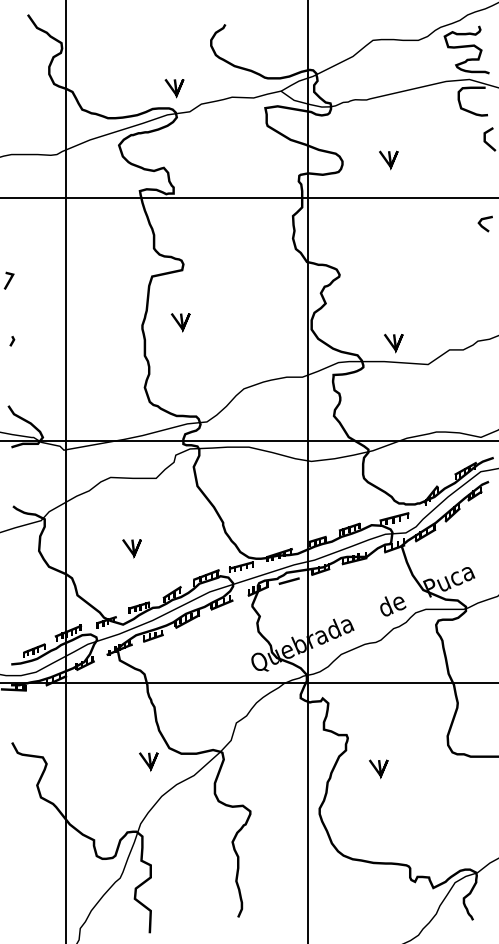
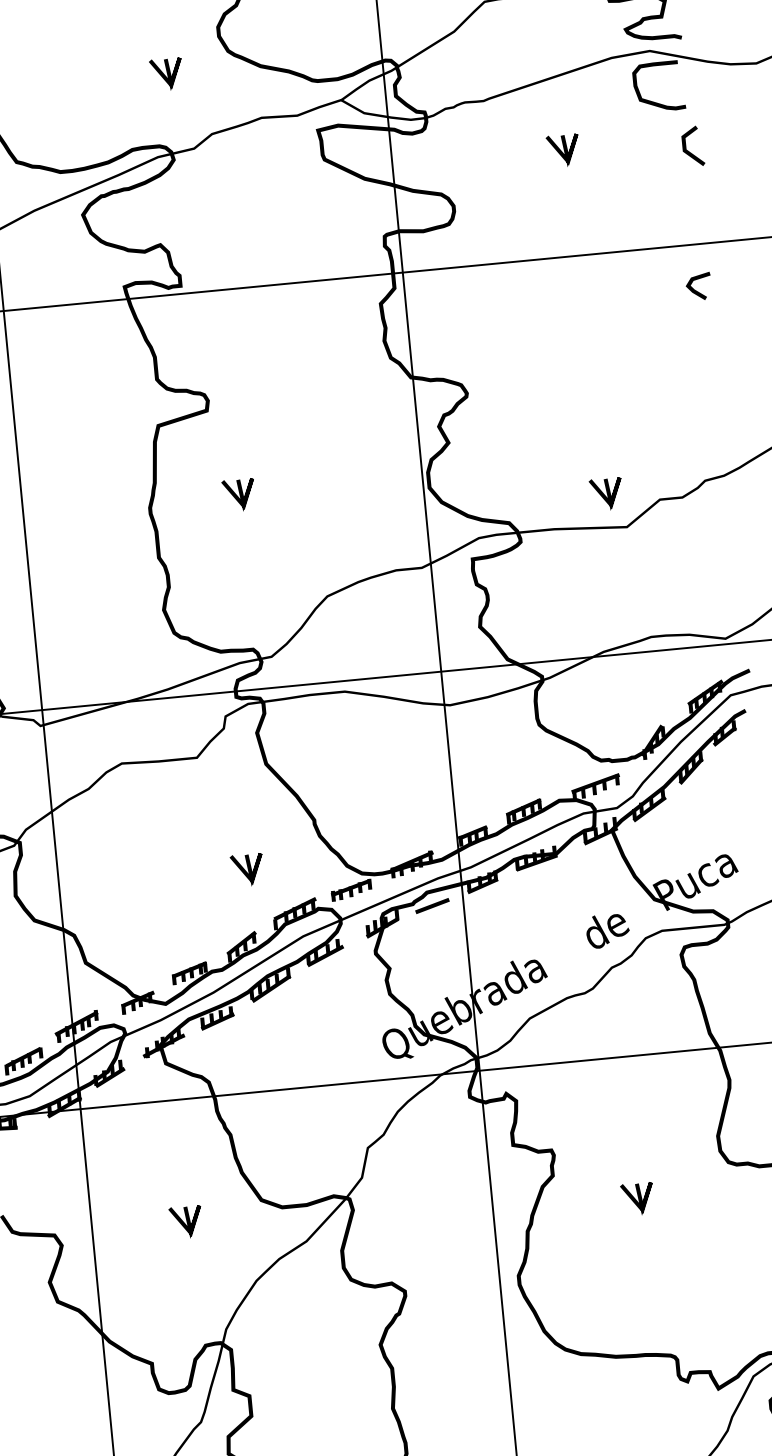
line: (174, 88) -> (166, 74), moved
line: (387, 160) -> (561, 150), moved
line: (180, 321) -> (238, 492), moved
line: (392, 343) -> (604, 494), moved
line: (130, 548) -> (244, 869), moved
line: (147, 761) -> (183, 1221), moved
line: (377, 769) -> (635, 1199), moved

